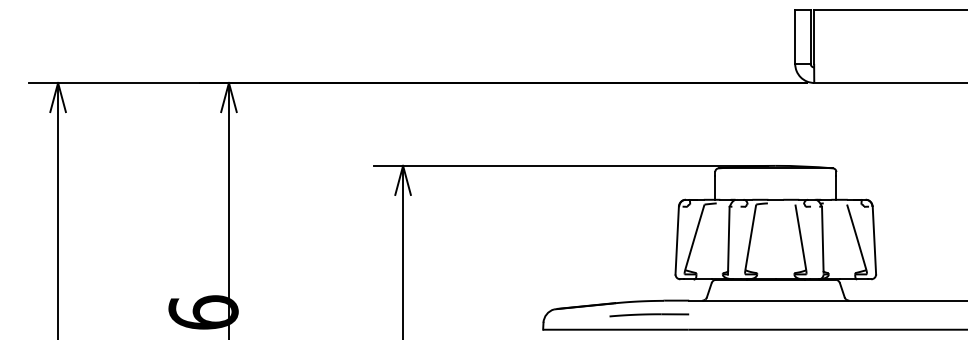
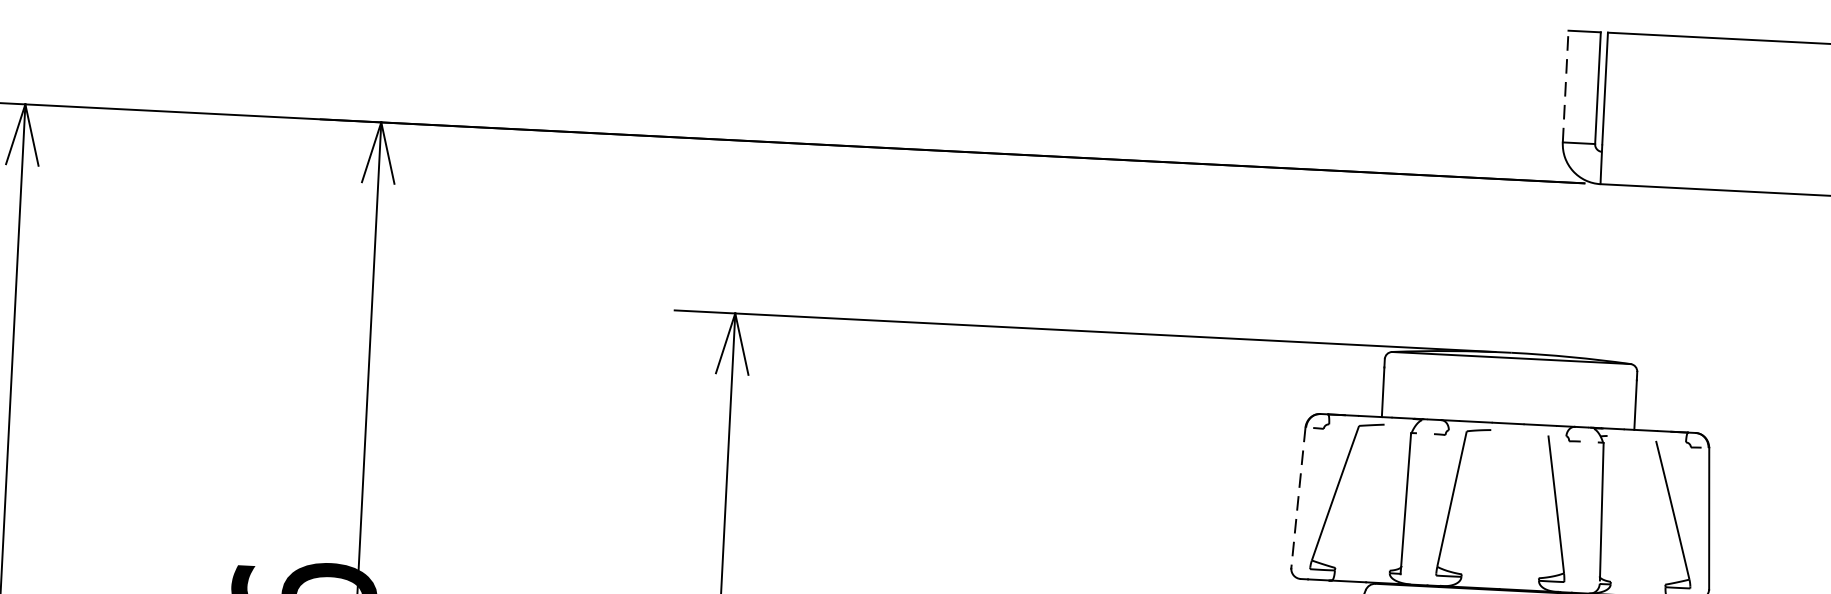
line: (795, 37) -> (1566, 87), solid -> dashed
line: (677, 240) -> (1299, 497), solid -> dashed

